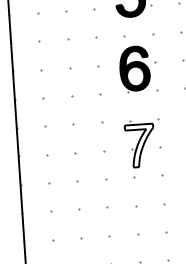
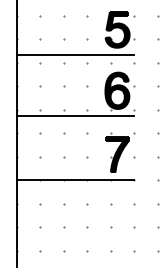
line: (81, 29) -> (75, 55), added
line: (86, 103) -> (75, 116), added
fill: (140, 145) -> (117, 154), added
line: (91, 180) -> (75, 180), added

